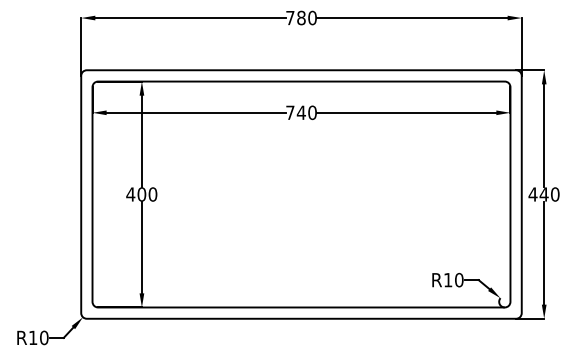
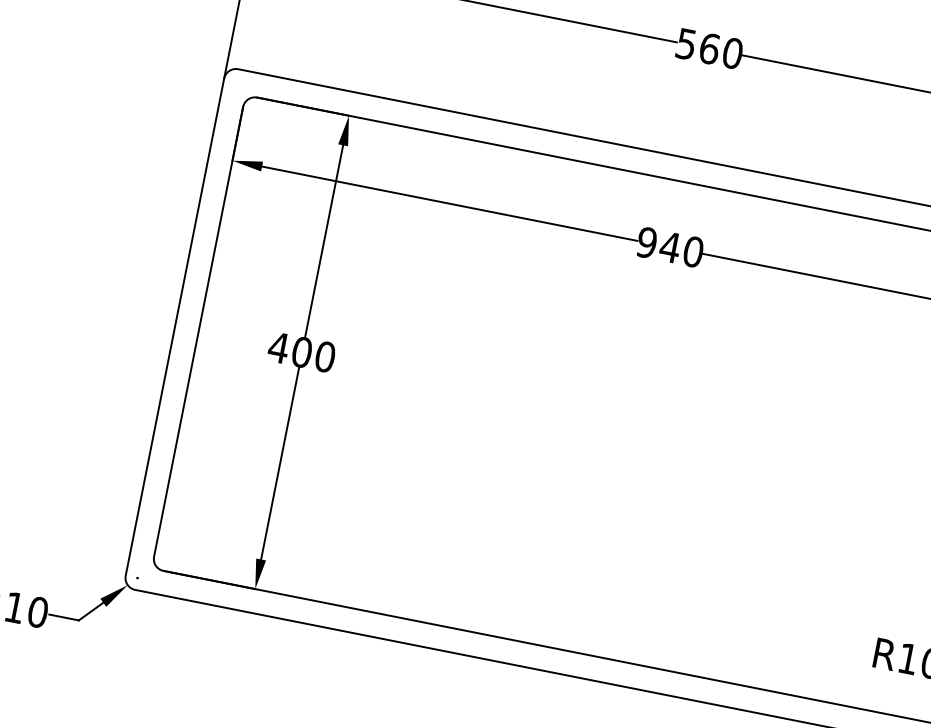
text: (295, 17) -> (697, 45), 780 -> 560
text: (290, 112) -> (647, 242), 740 -> 940

